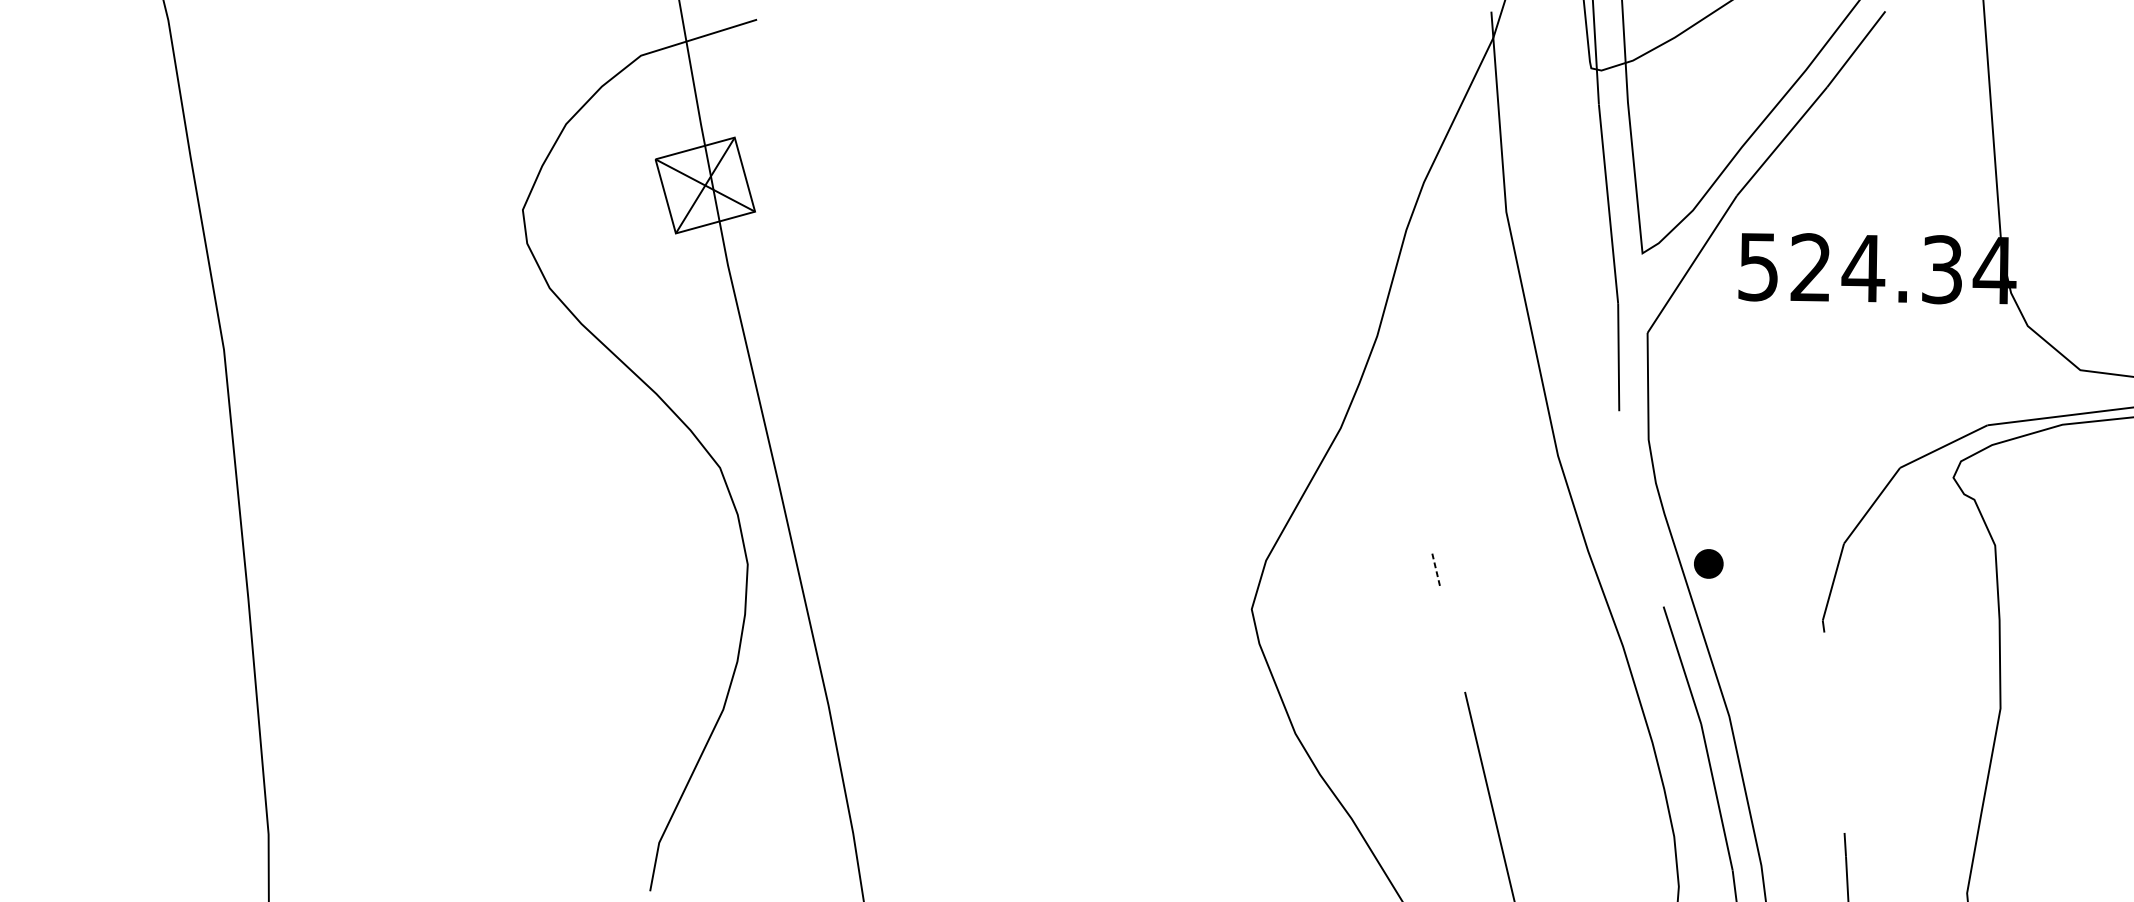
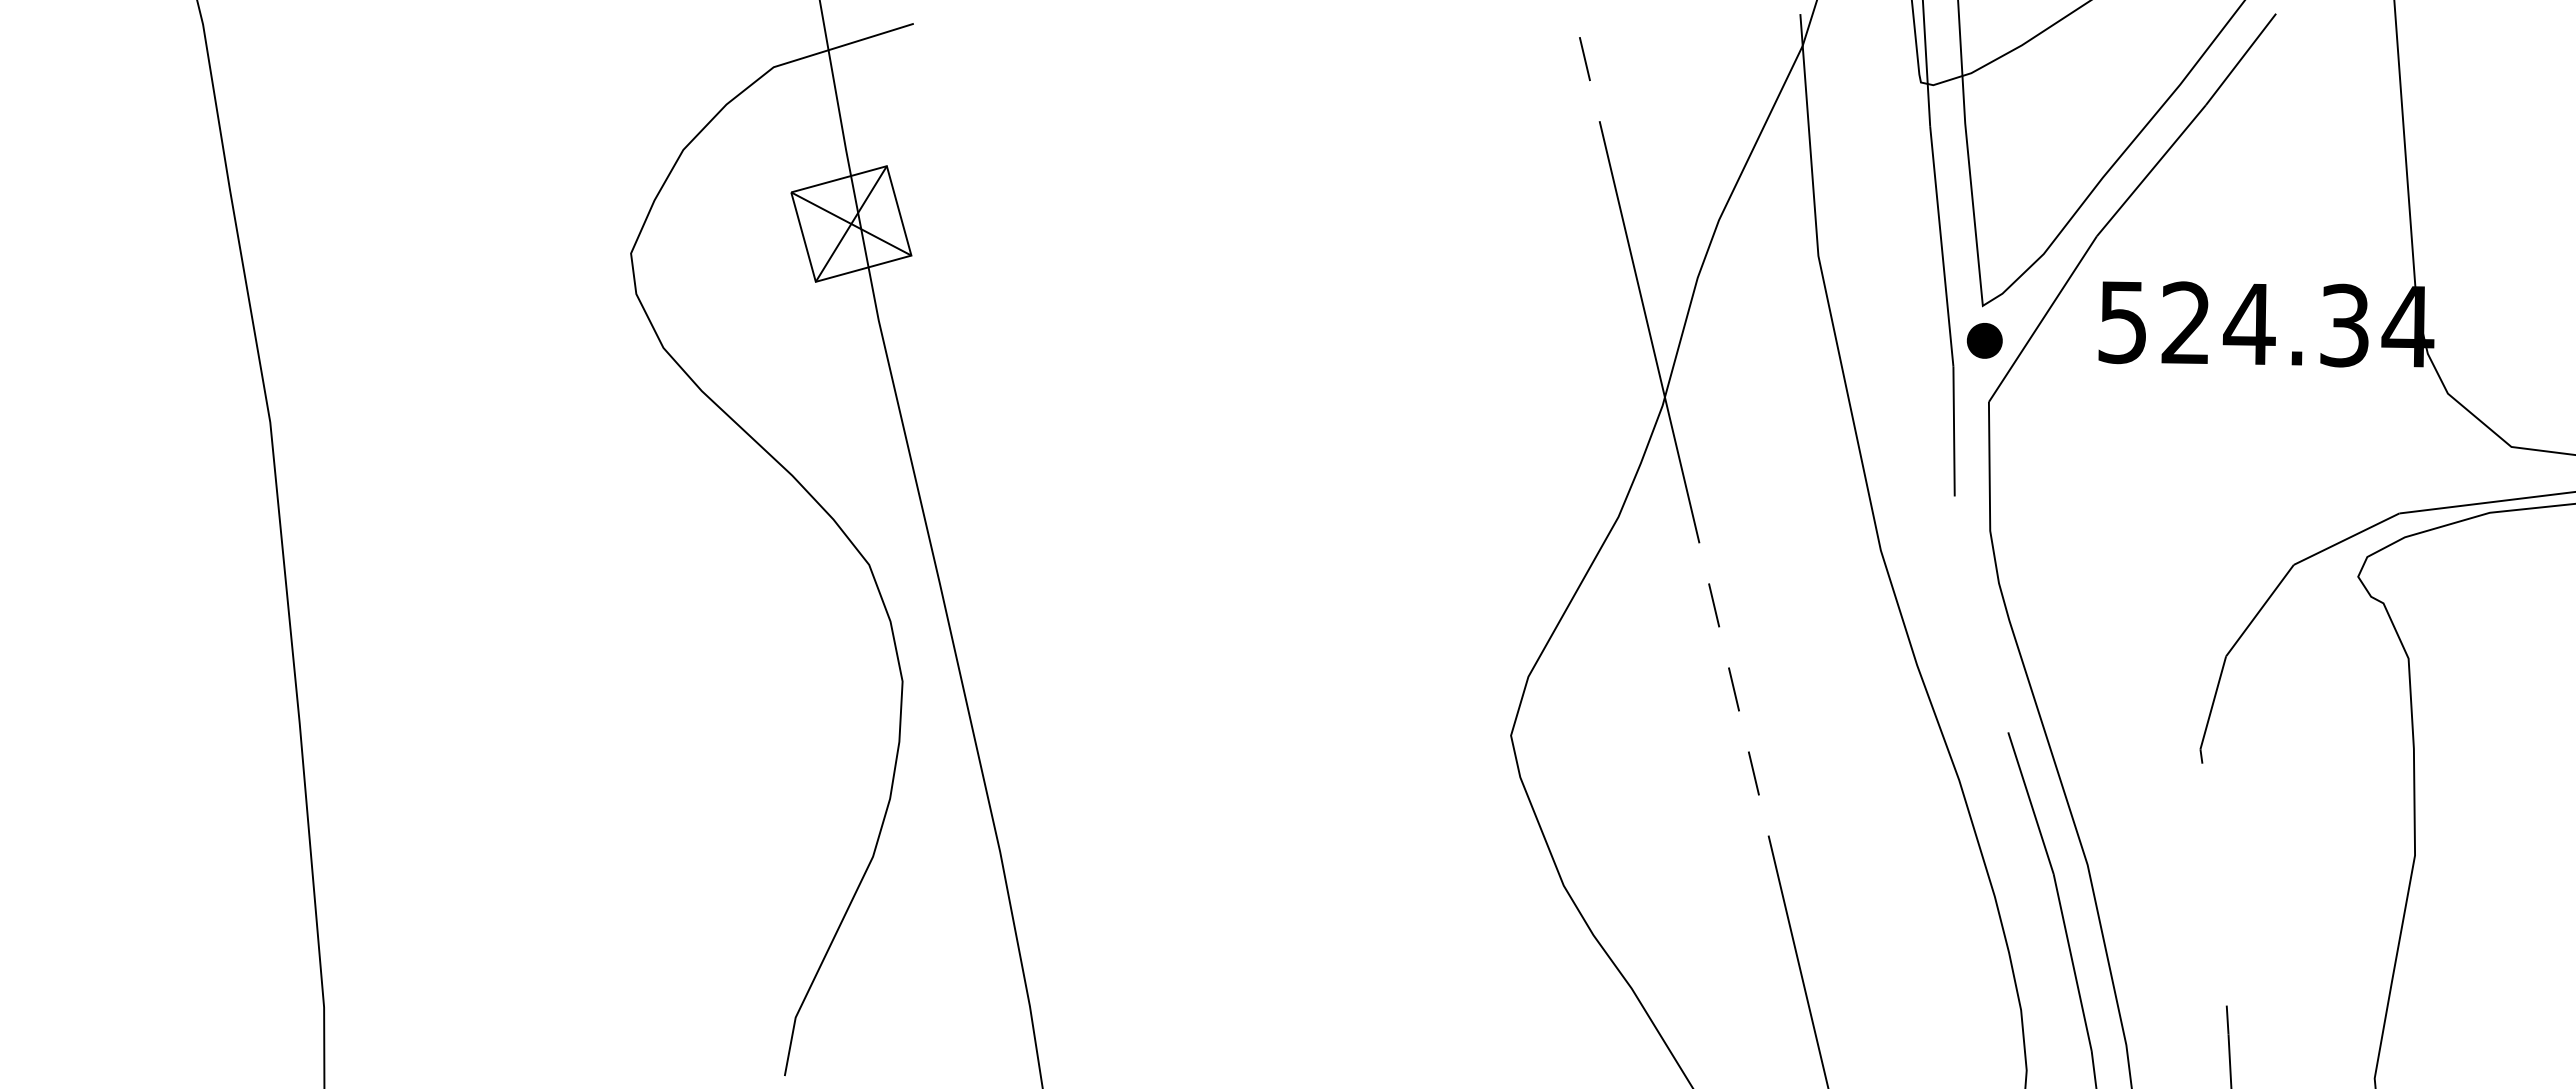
line: (1312, 49) -> (1584, 59), added
line: (1366, 275) -> (1649, 332), added
line: (1420, 501) -> (1714, 605), added
part: (1708, 563) -> (1984, 340), moved
line: (1436, 571) -> (1734, 689), dashed -> solid
line: (1452, 640) -> (1753, 773), added

